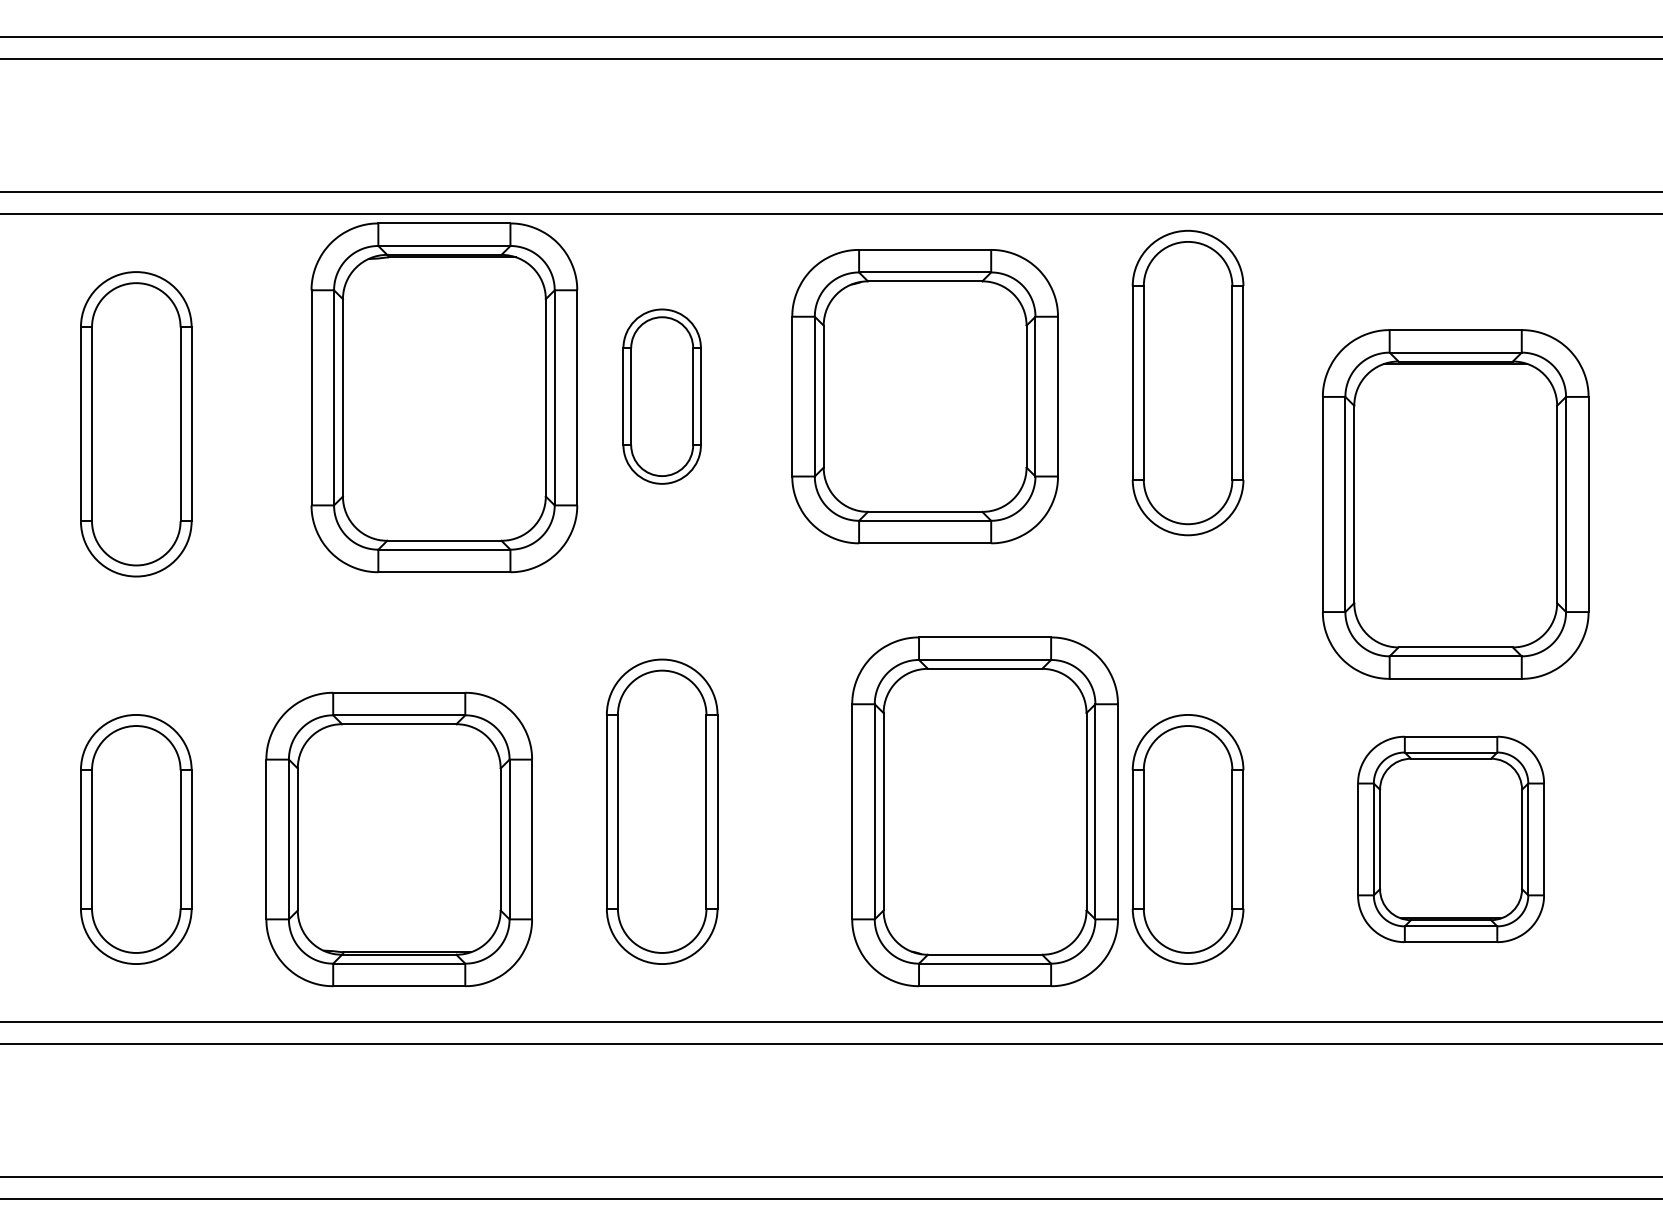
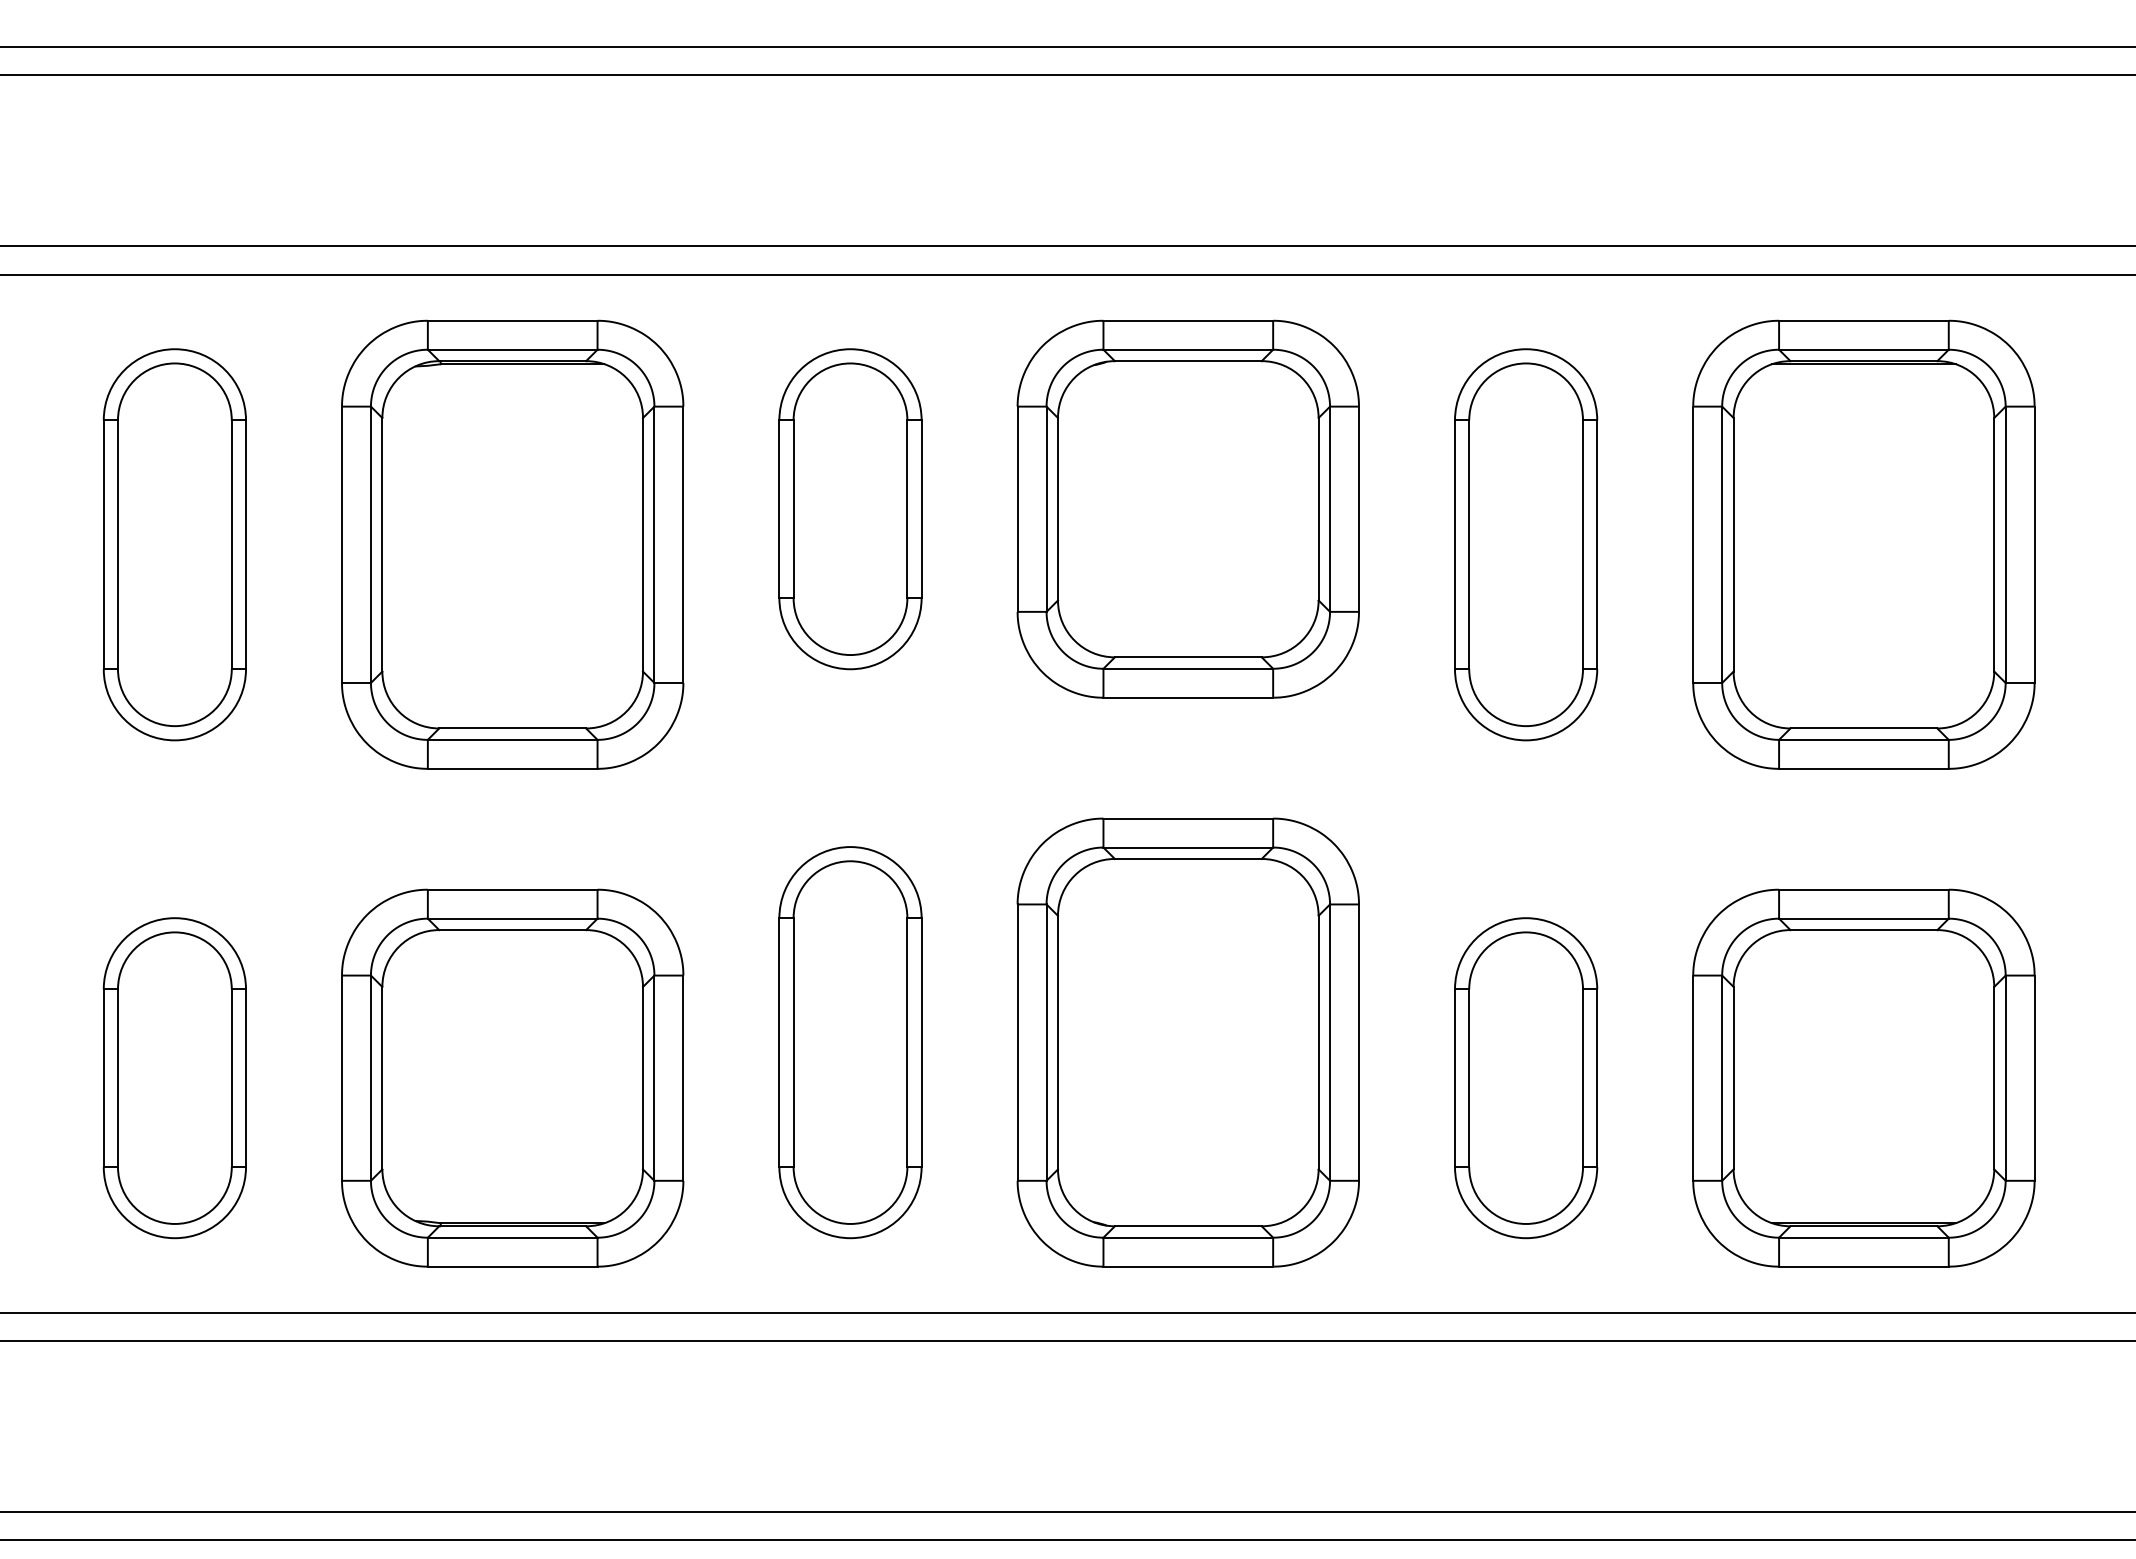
part: (1188, 382) -> (1526, 544), moved
part: (662, 396) -> (850, 509), size x1.43
part: (444, 397) -> (512, 544), moved
part: (1455, 504) -> (1863, 544), moved
part: (984, 811) -> (1187, 1042), moved
part: (1450, 838) -> (1863, 1077), size x1.43

